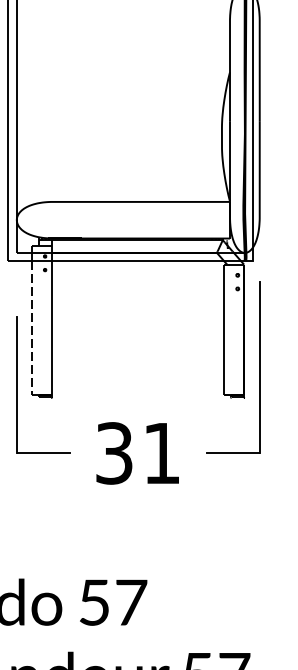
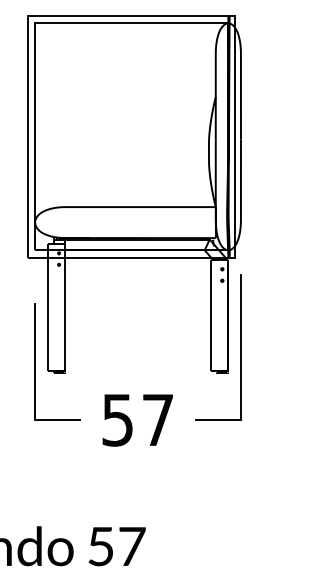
line: (31, 328) -> (47, 314), dashed -> solid
text: (137, 452) -> (137, 419), 31 -> 57

